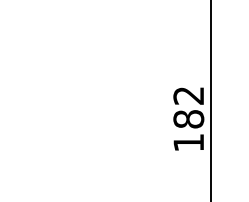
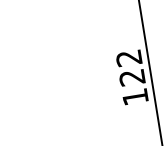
text: (188, 119) -> (132, 77), 182 -> 122

